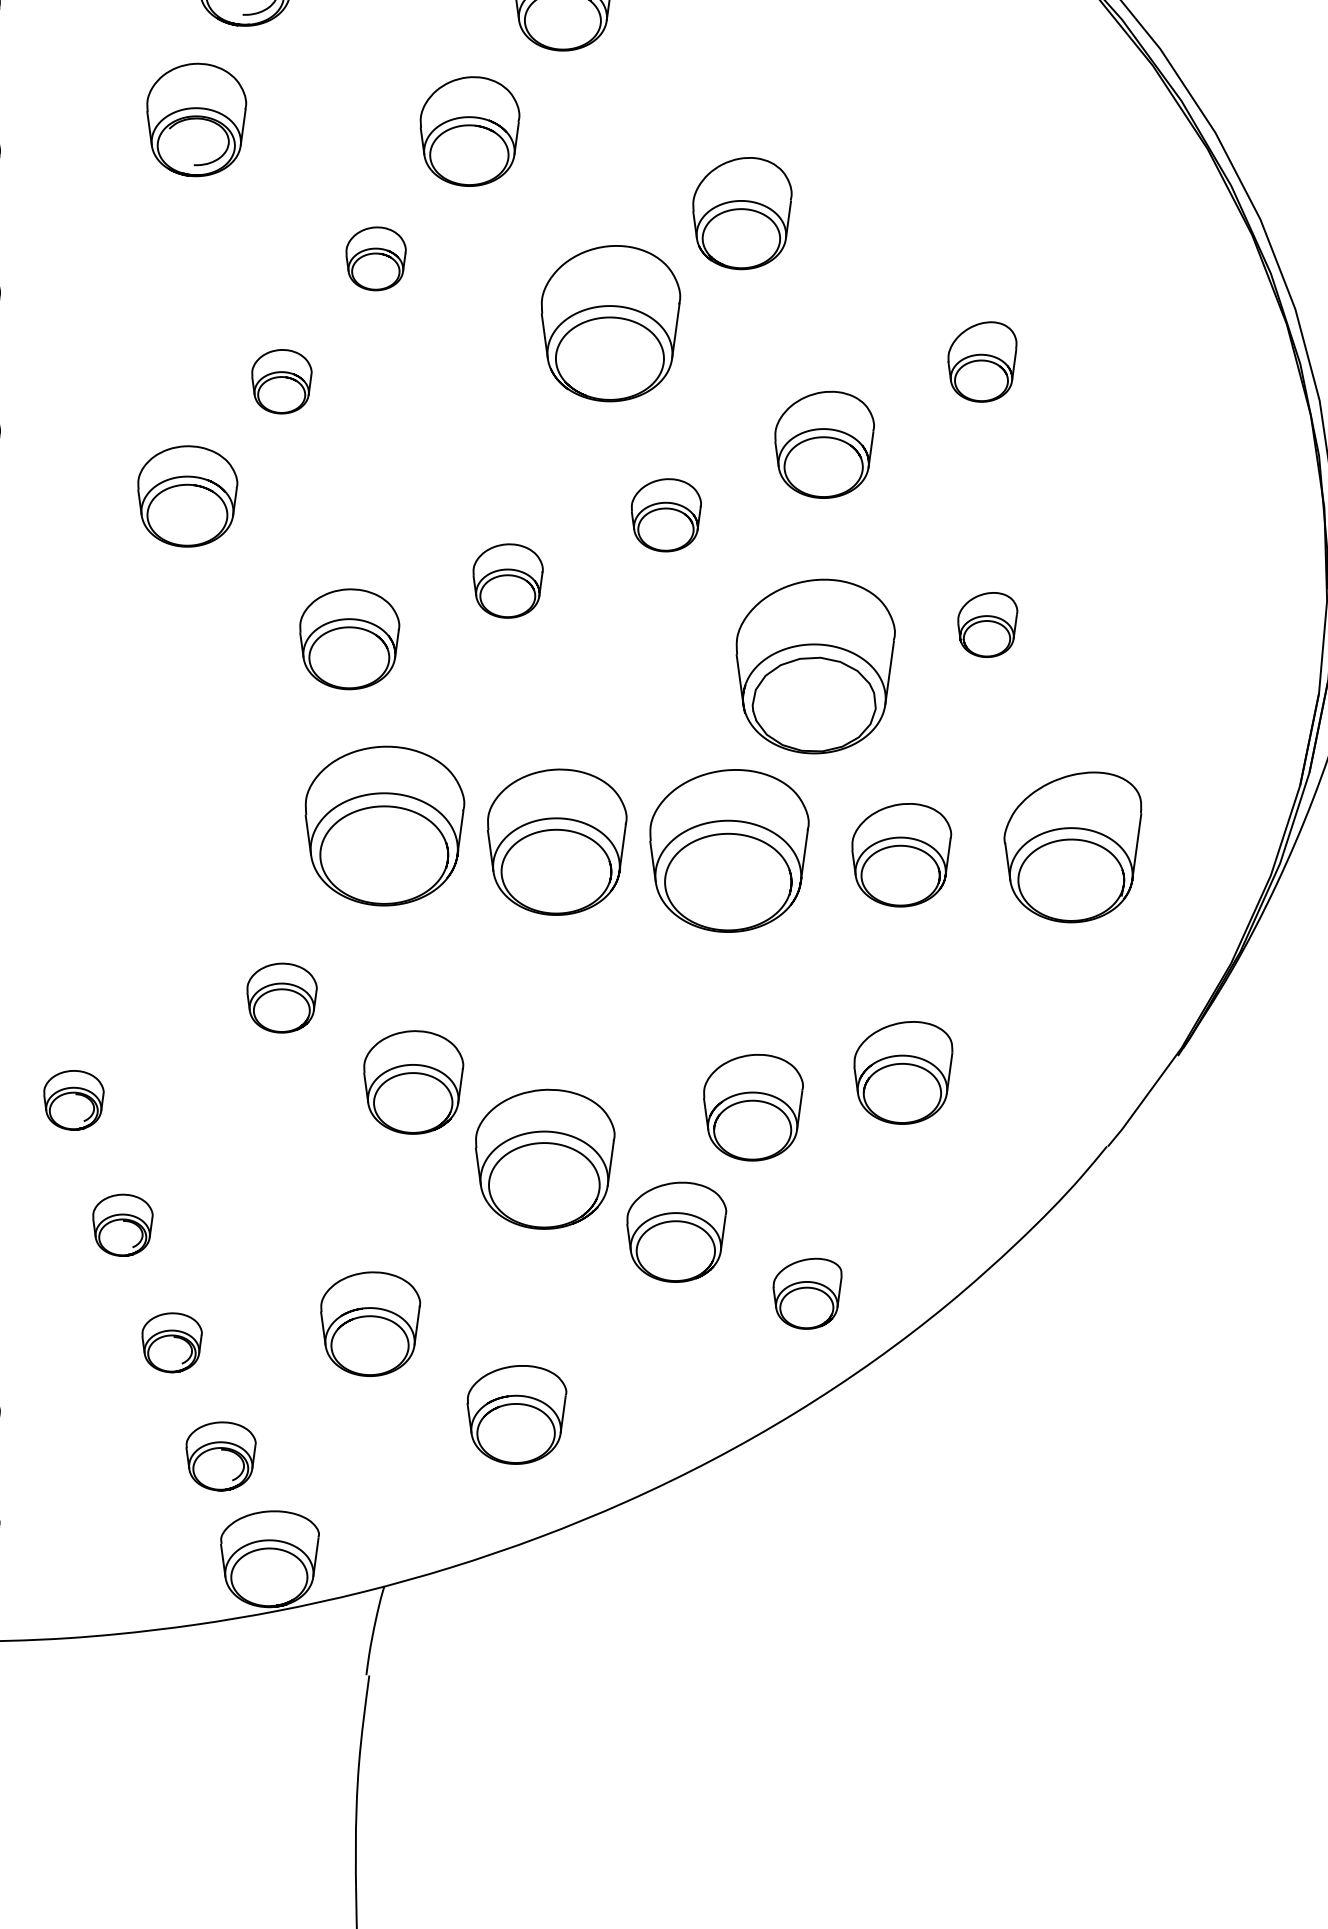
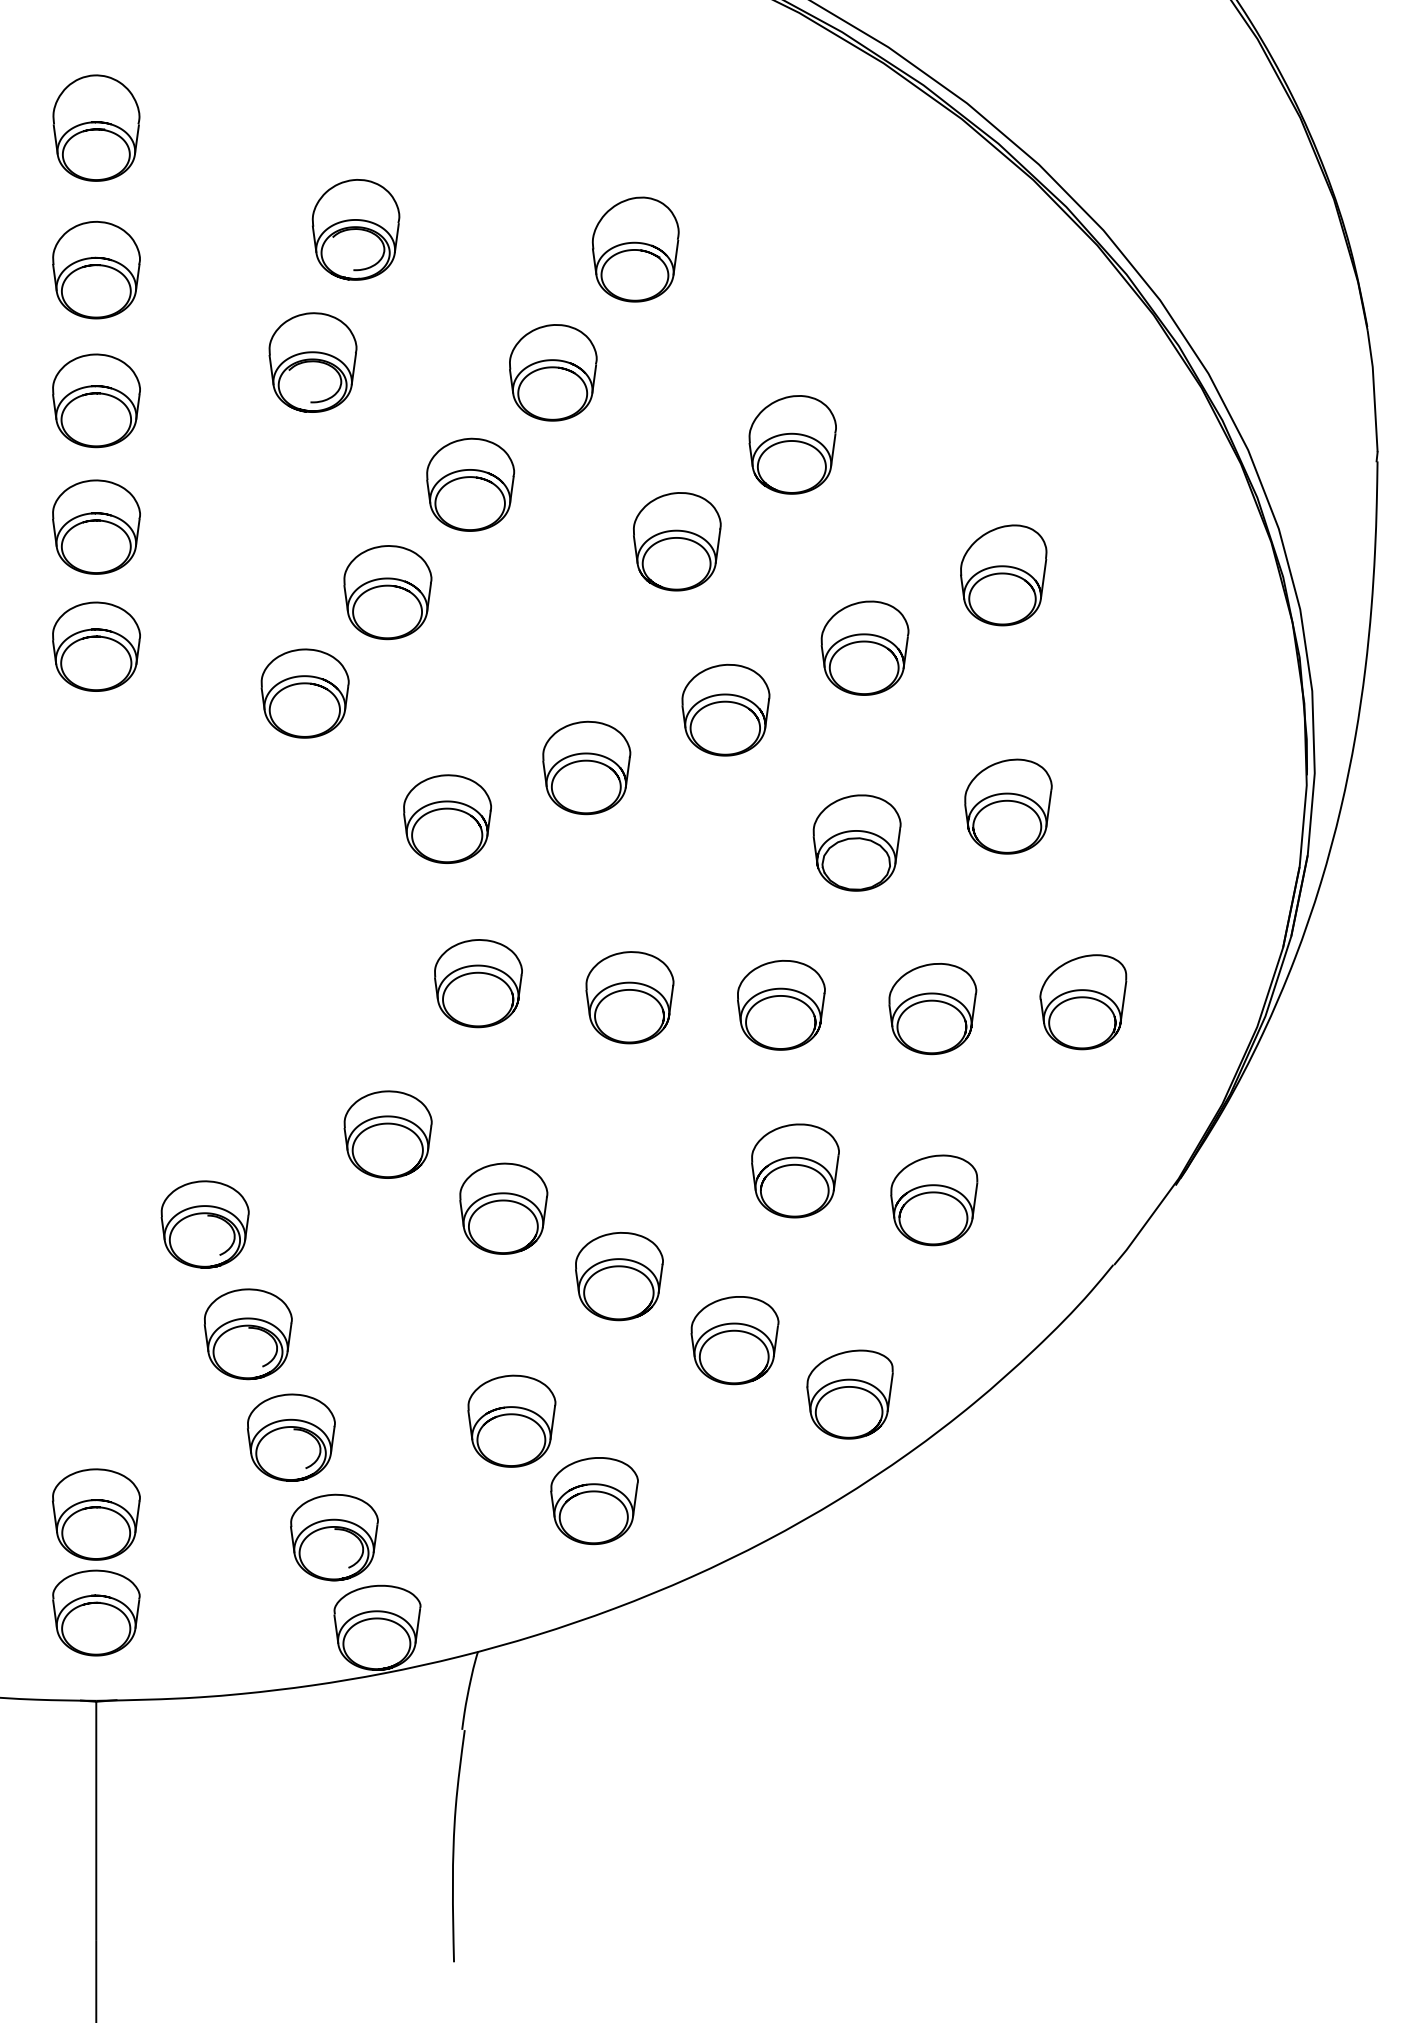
part: (375, 258) -> (470, 484), size x1.67
part: (611, 323) -> (677, 541), size x0.71
part: (982, 362) -> (1003, 575), size x1.43
part: (281, 381) -> (387, 592), size x1.67
part: (665, 514) -> (725, 709), size x1.43
part: (507, 580) -> (586, 767), size x1.43
part: (987, 624) -> (1008, 806), size x1.67
part: (814, 665) -> (856, 842), size x0.62
part: (384, 826) -> (478, 983), size x0.62
part: (556, 842) -> (629, 997), size x0.71
part: (1073, 847) -> (1083, 1002), size x0.71
part: (729, 851) -> (781, 1005), size x0.62
part: (281, 997) -> (387, 1134), size x1.43
part: (73, 1100) -> (204, 1224), size x1.67
part: (753, 1107) -> (795, 1170), moved
part: (545, 1159) -> (619, 1276), size x0.71
part: (122, 1225) -> (247, 1334), size x1.67
part: (806, 1293) -> (849, 1394), size x1.43
part: (370, 1323) -> (511, 1420), moved
part: (172, 1342) -> (291, 1437), size x1.67
part: (221, 1456) -> (334, 1537), size x1.43

